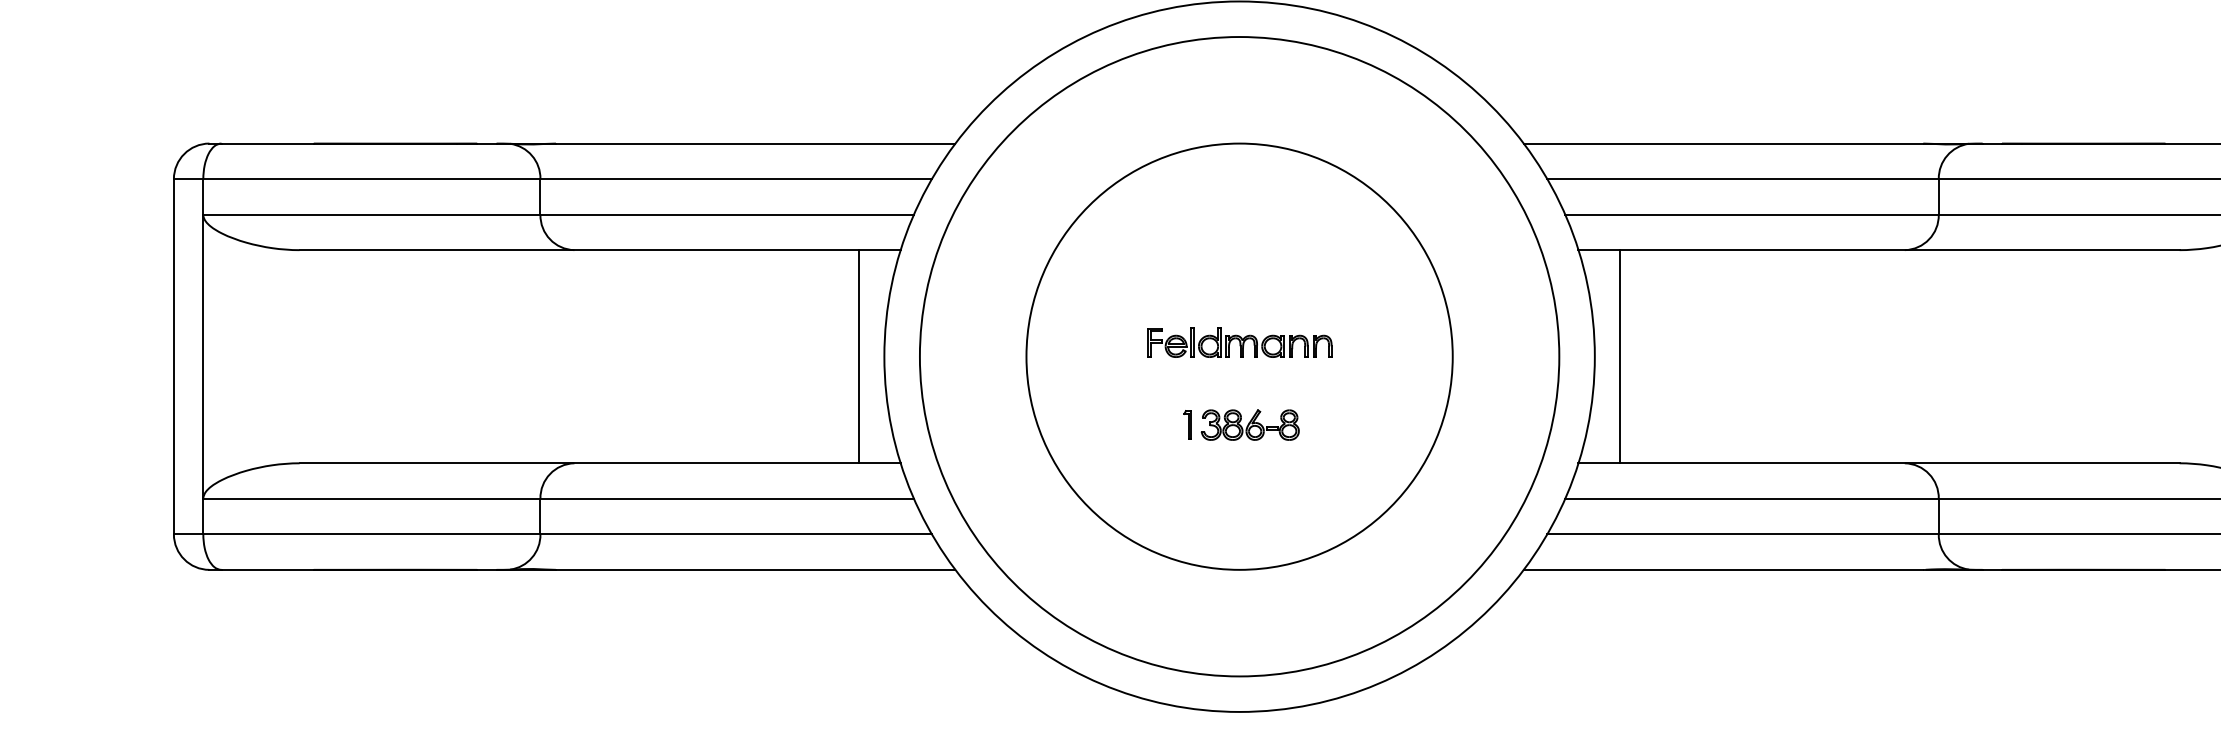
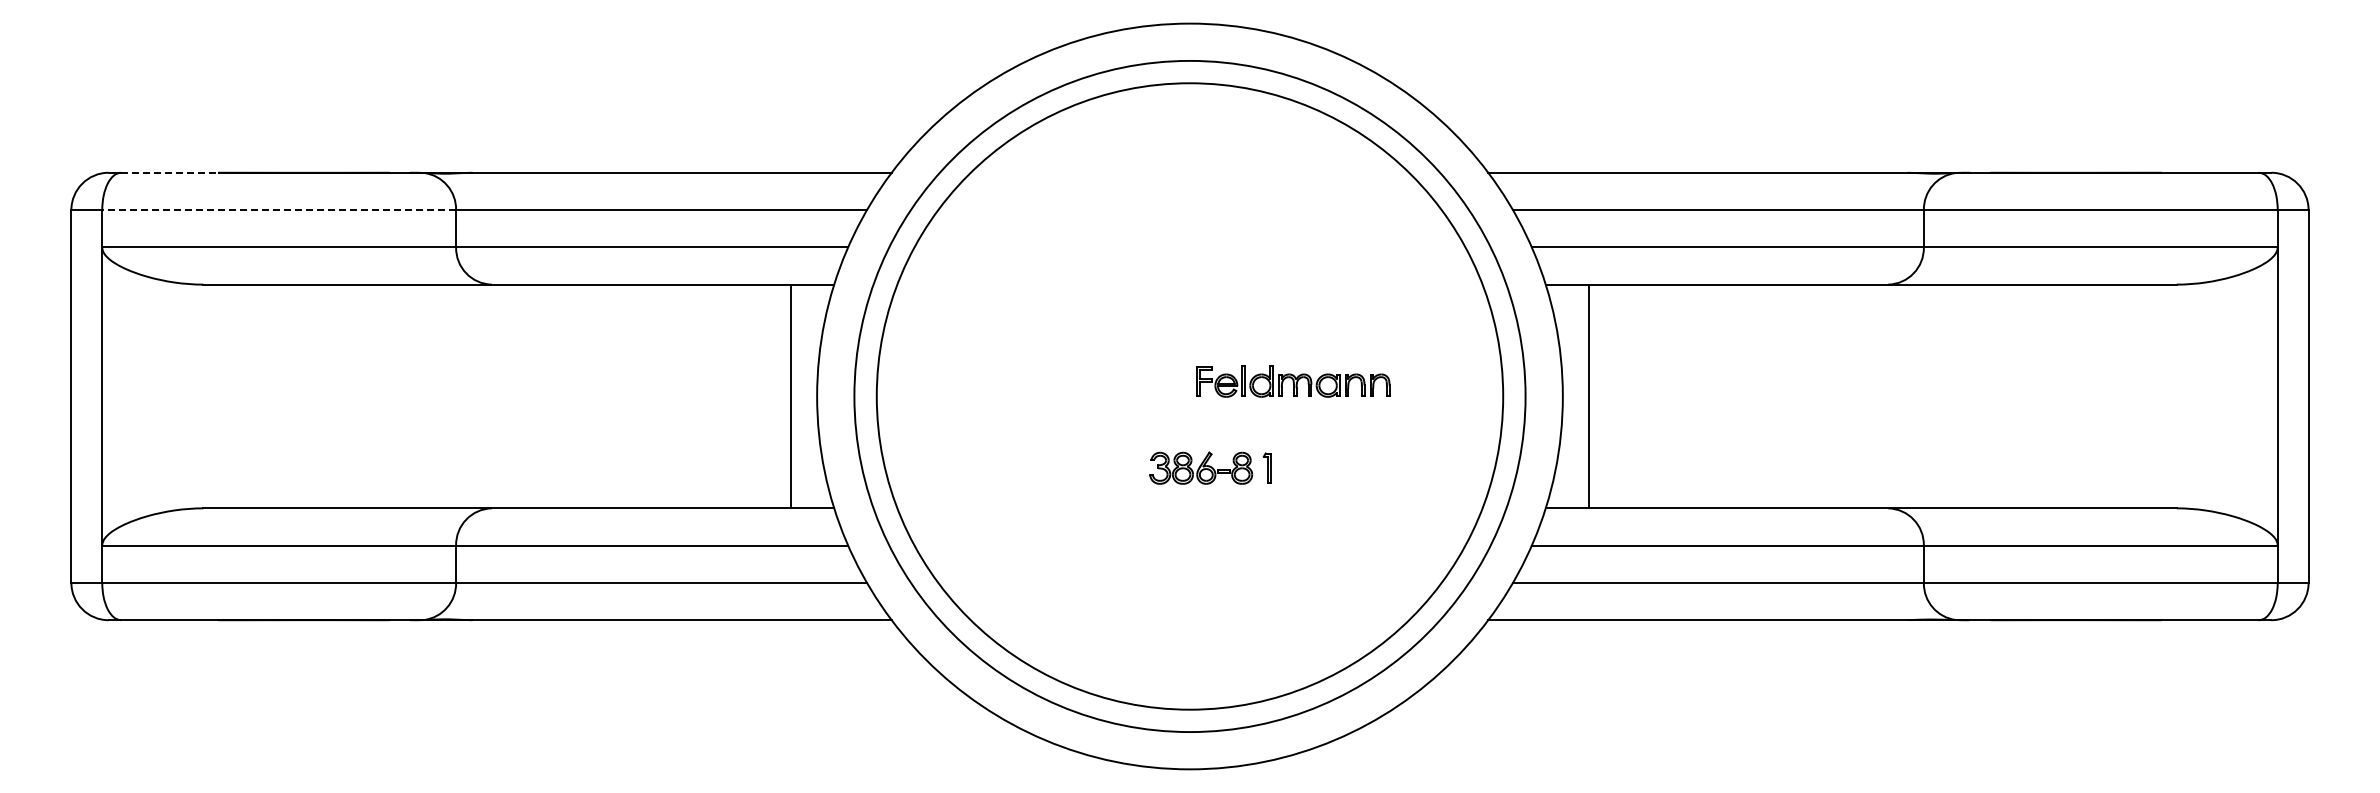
line: (268, 143) -> (170, 172), solid -> dashed
line: (372, 179) -> (279, 210), solid -> dashed
part: (1240, 342) -> (1293, 381), moved
circle: (1239, 356) -> (1189, 396), size x1.4
part: (1186, 424) -> (1266, 467), moved

